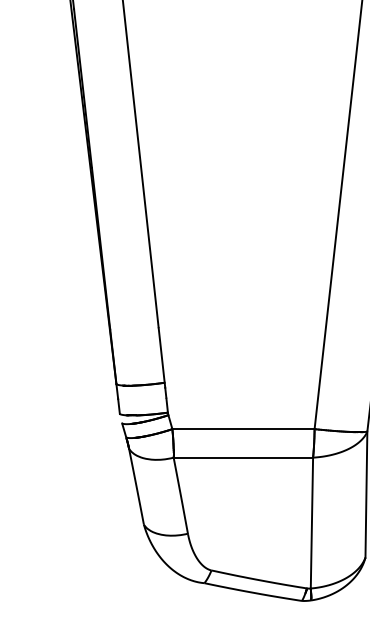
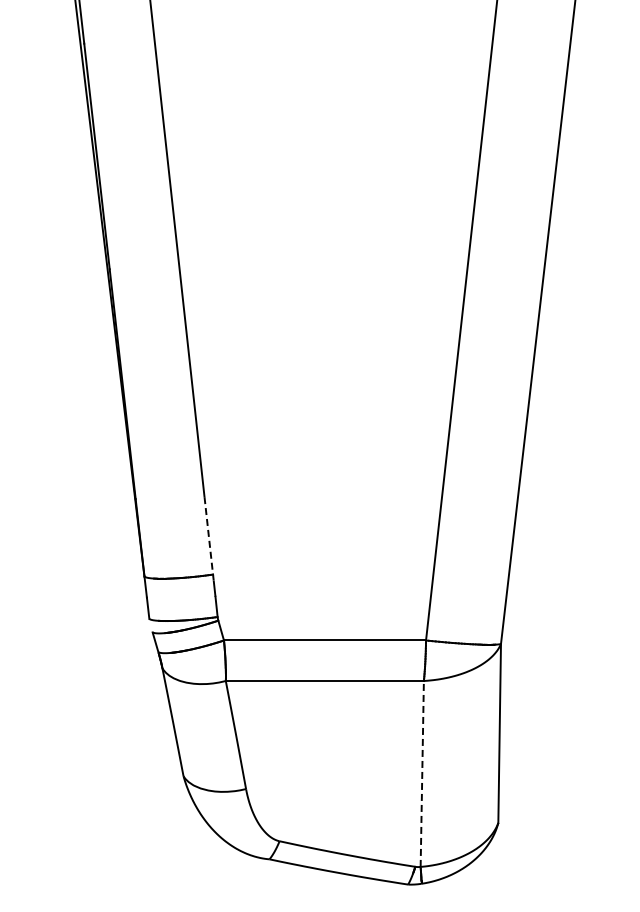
line: (162, 358) -> (209, 539), solid -> dashed
line: (312, 522) -> (422, 773), solid -> dashed

